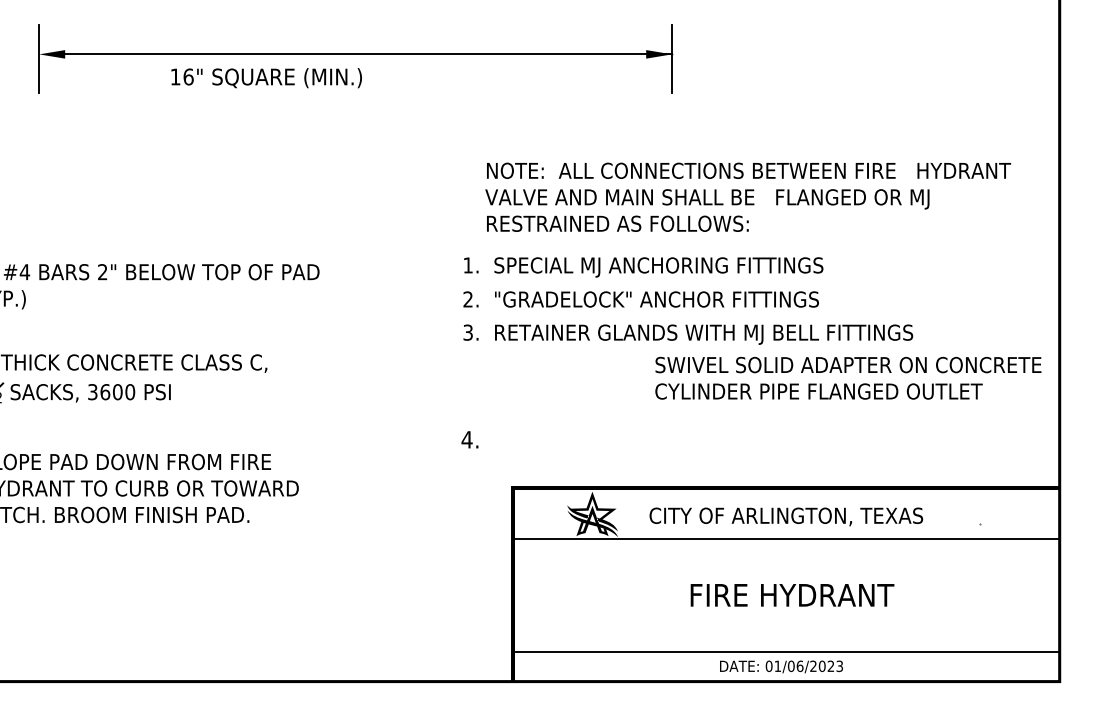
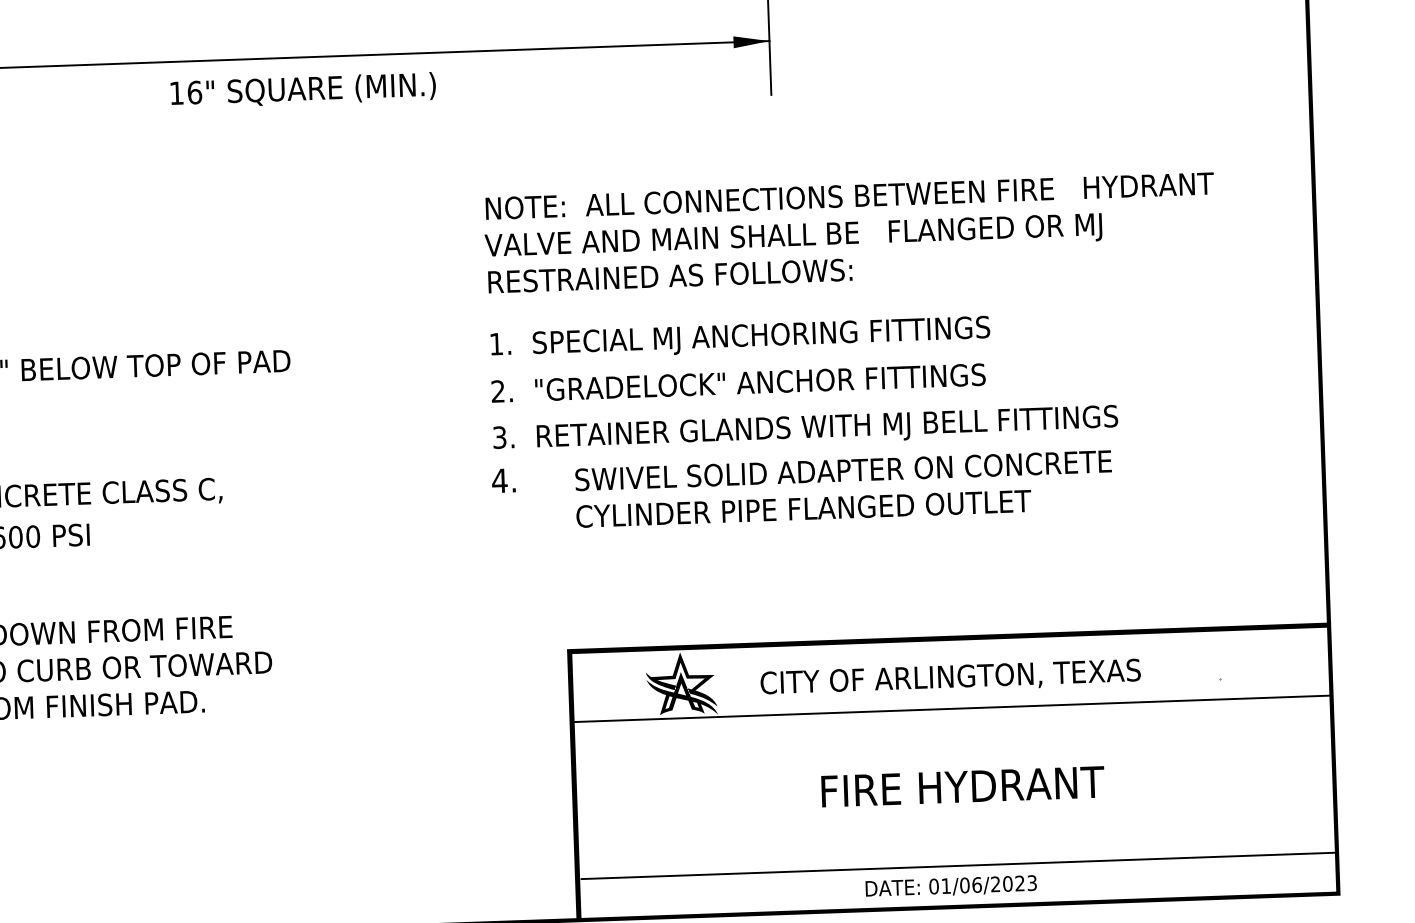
text: (266, 78) -> (303, 90), moved
text: (748, 196) -> (850, 231), moved
text: (848, 377) -> (844, 487), moved
text: (469, 439) -> (503, 480), moved

